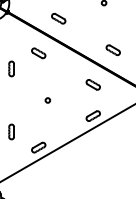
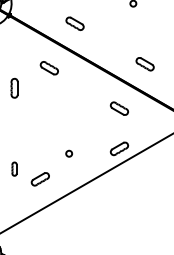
circle: (48, 100) -> (69, 153), moved
part: (11, 131) -> (14, 168), size x0.7
part: (38, 147) -> (39, 179), moved

